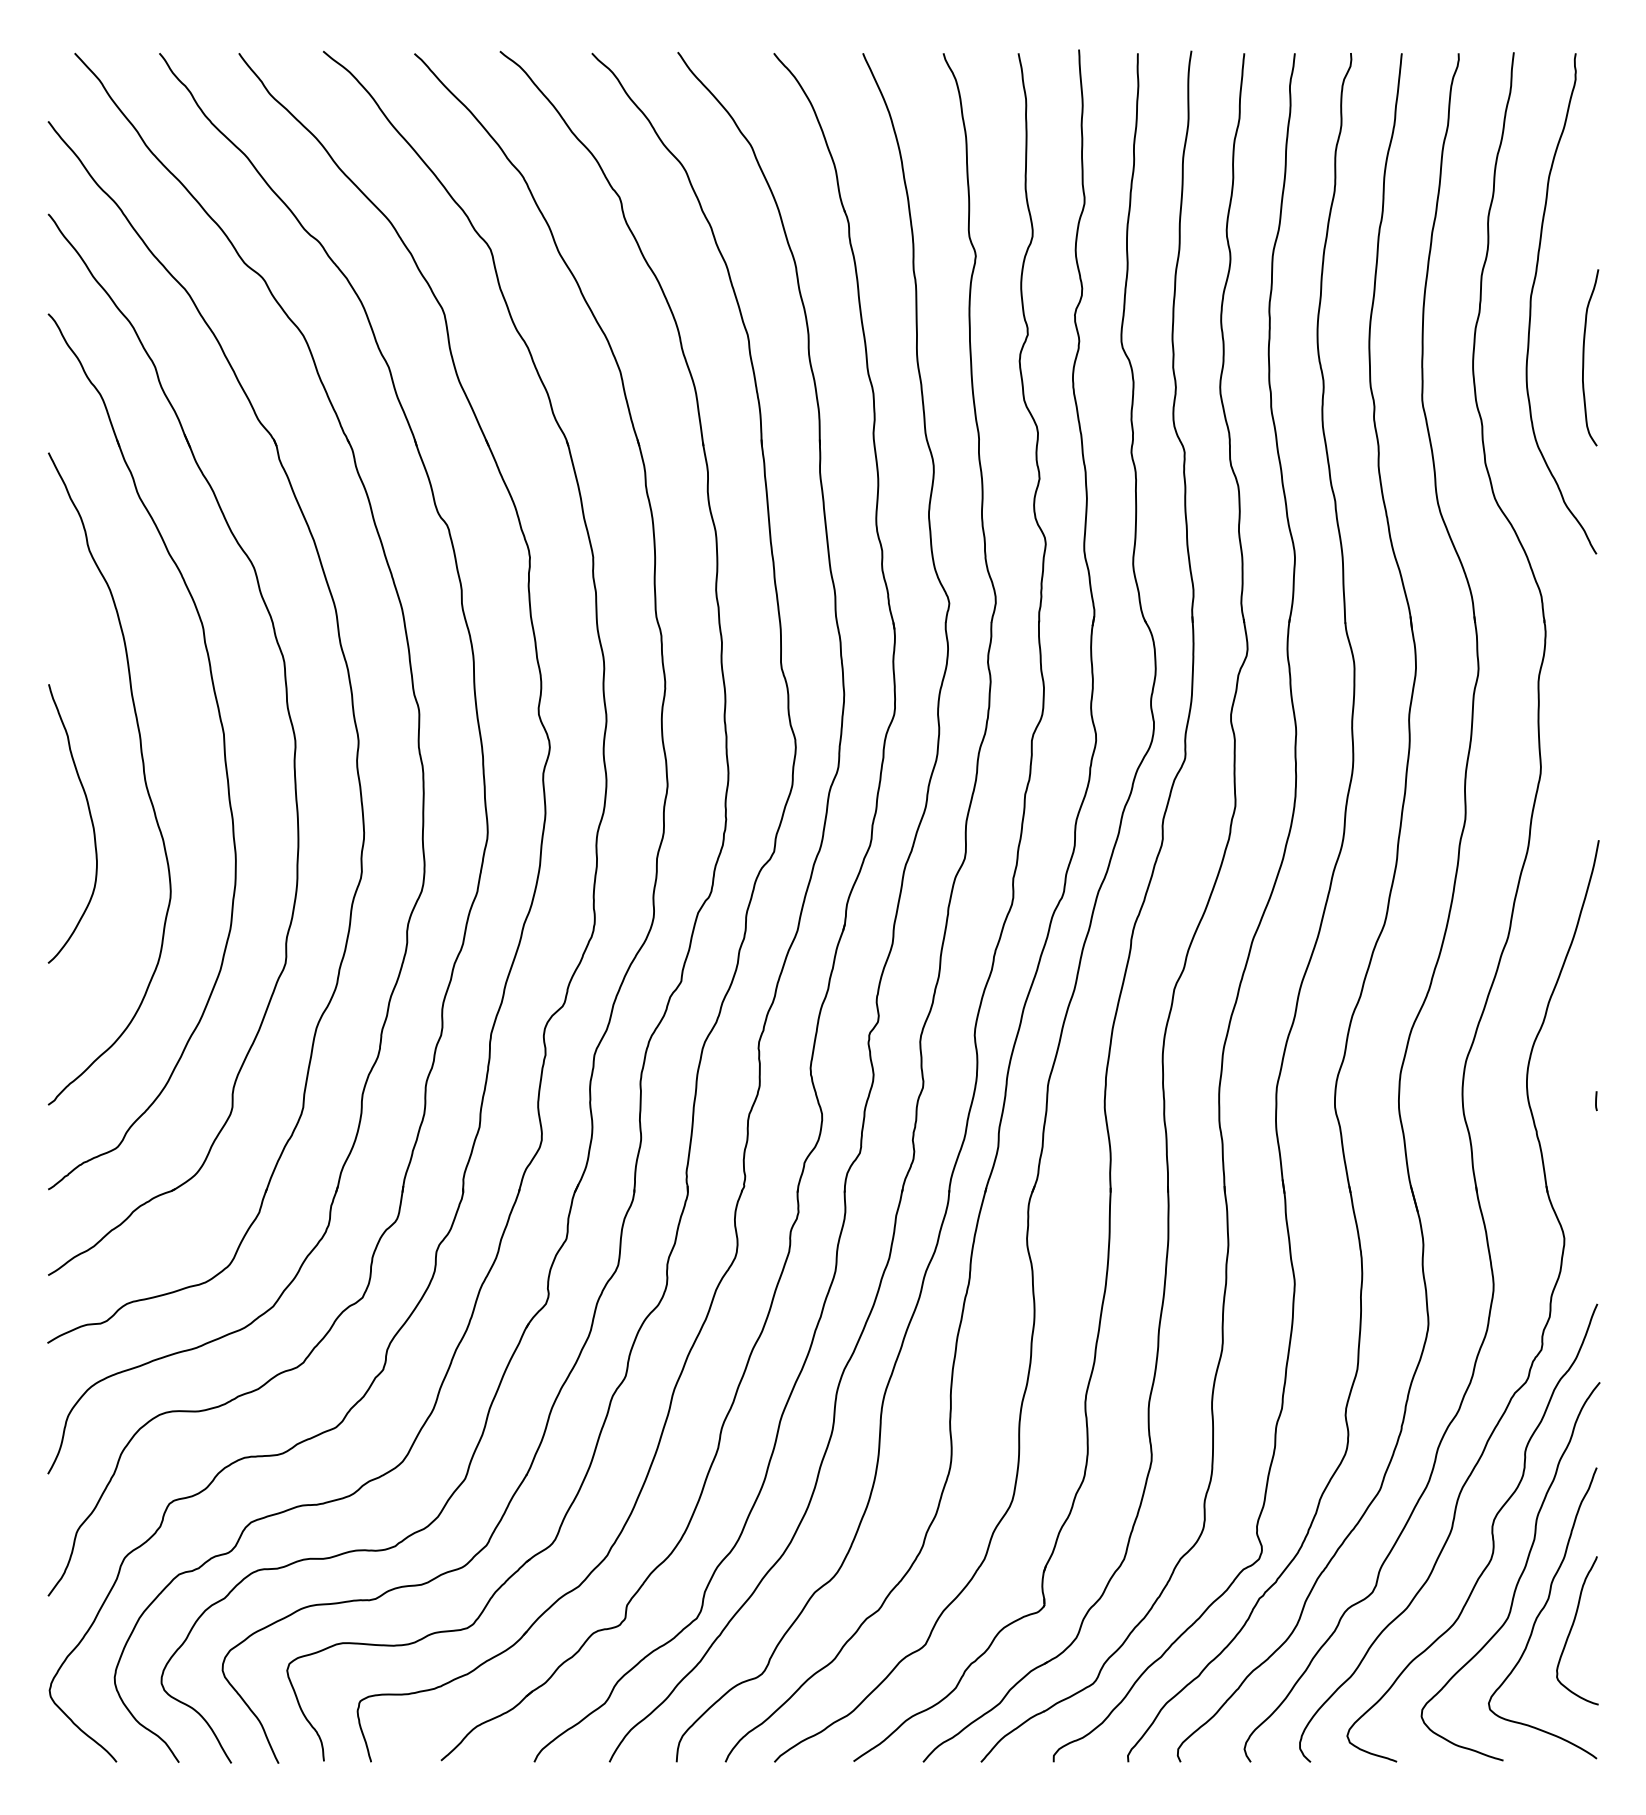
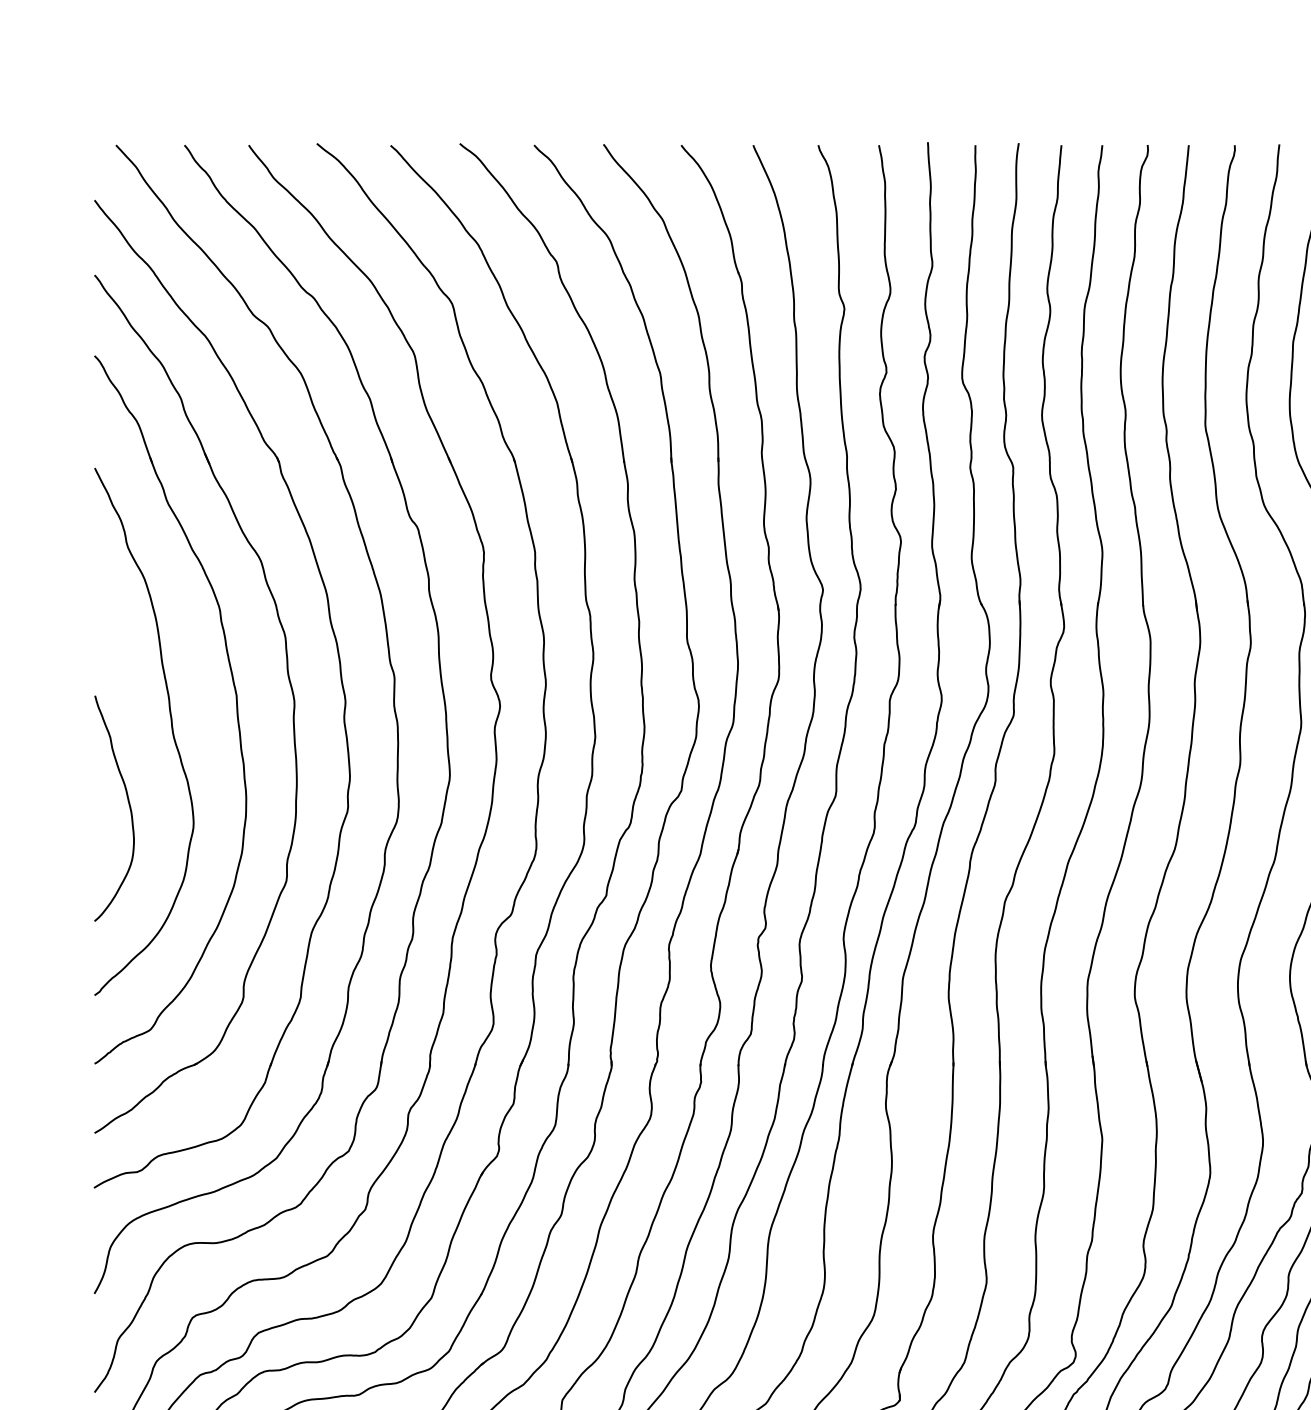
curve: (90, 819) -> (128, 805), moved

